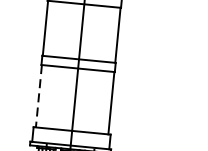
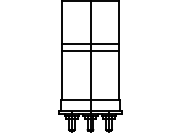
line: (39, 97) -> (62, 76), dashed -> solid

